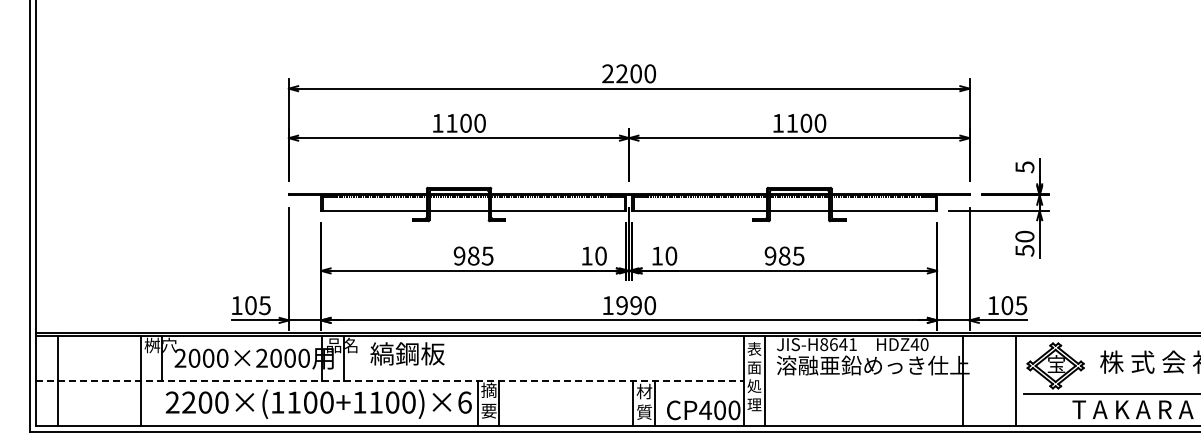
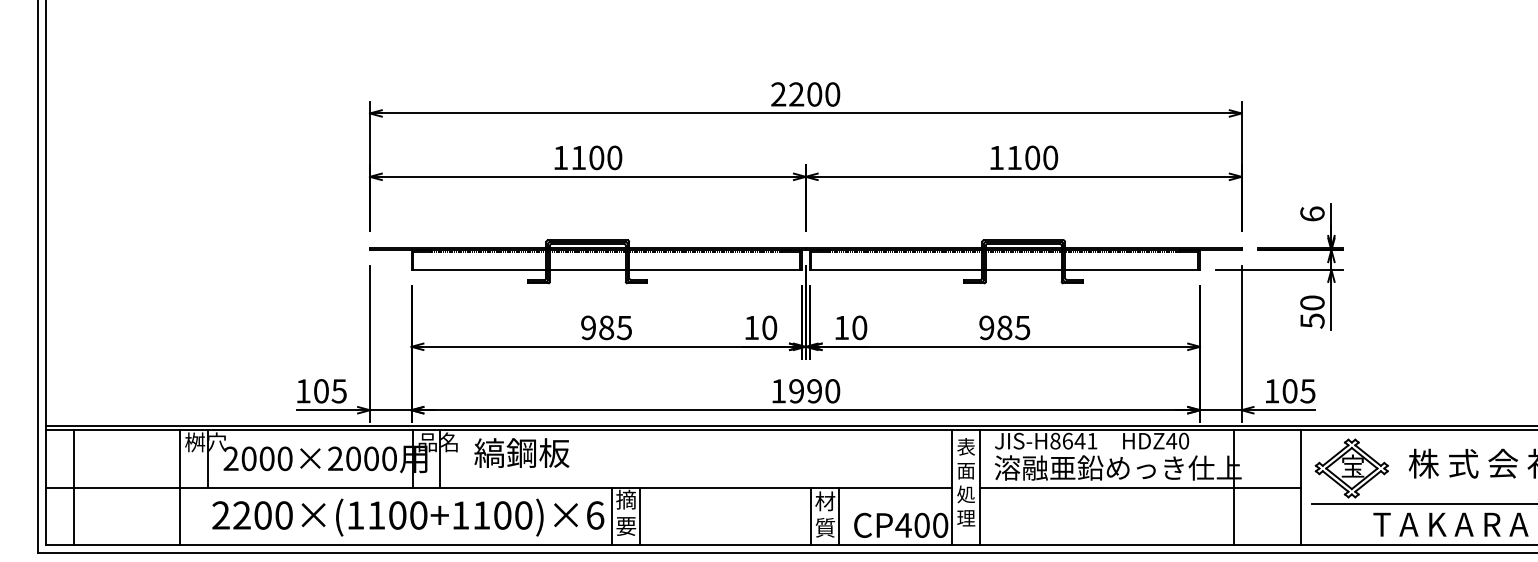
text: (1024, 167) -> (1311, 214), 5 -> 6
line: (389, 380) -> (498, 487), dashed -> solid
line: (890, 380) -> (1140, 487), added

